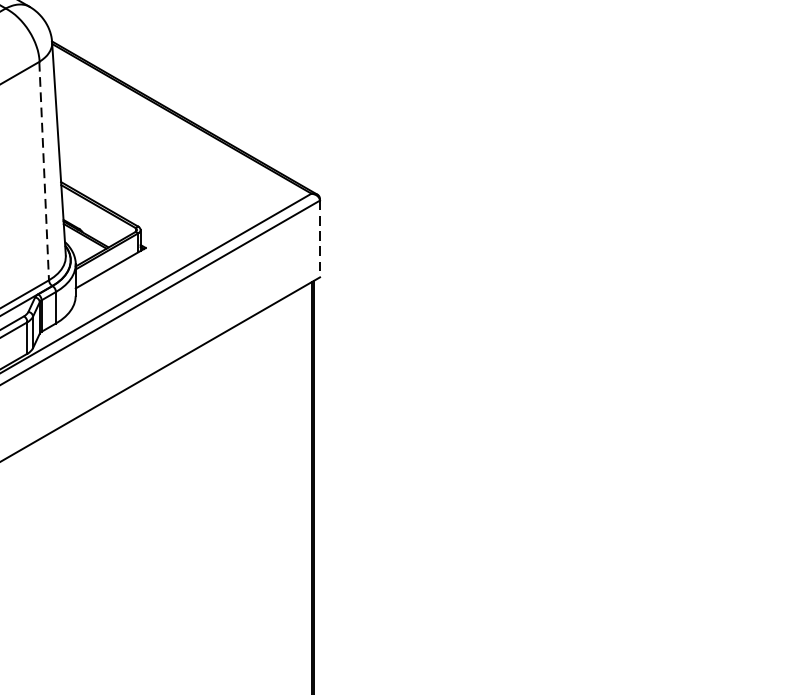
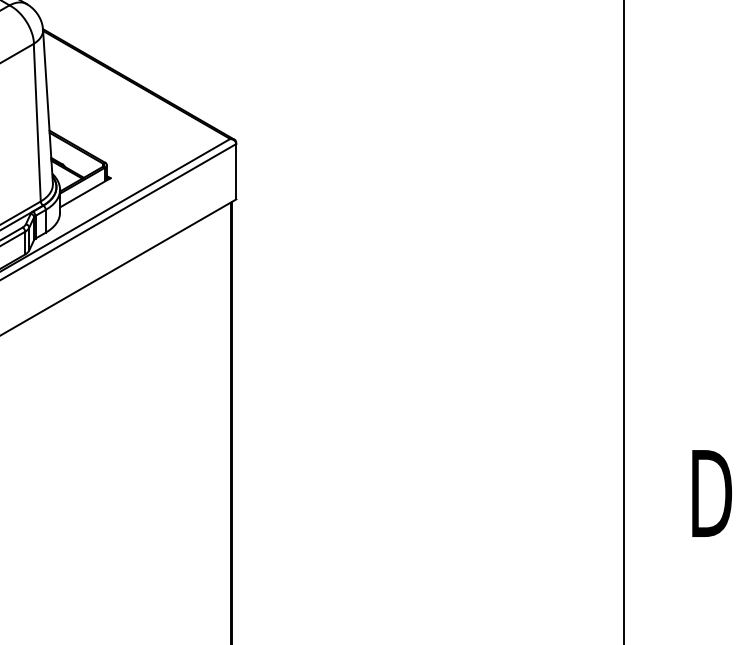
line: (44, 170) -> (37, 122), dashed -> solid
line: (320, 238) -> (236, 171), dashed -> solid

